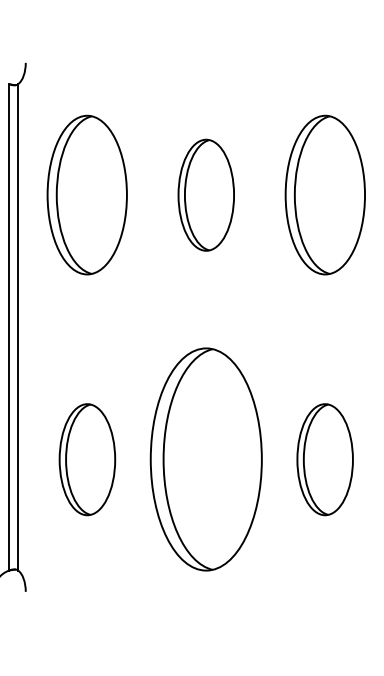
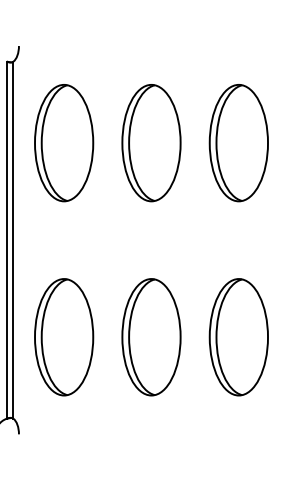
part: (206, 195) -> (151, 143), size x1.43
part: (87, 459) -> (64, 337), size x1.43
part: (206, 459) -> (151, 337), size x0.71
part: (324, 459) -> (238, 337), size x1.43

